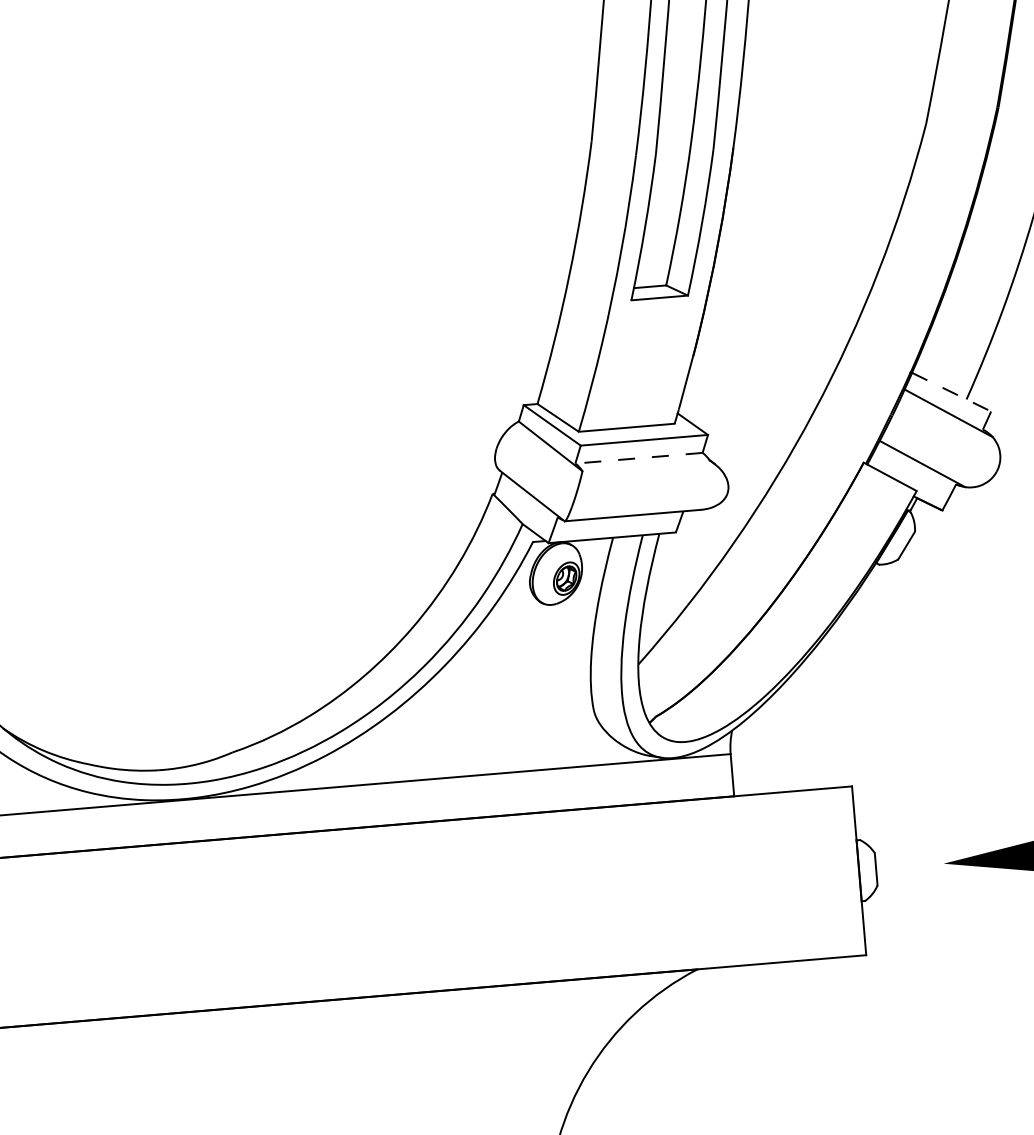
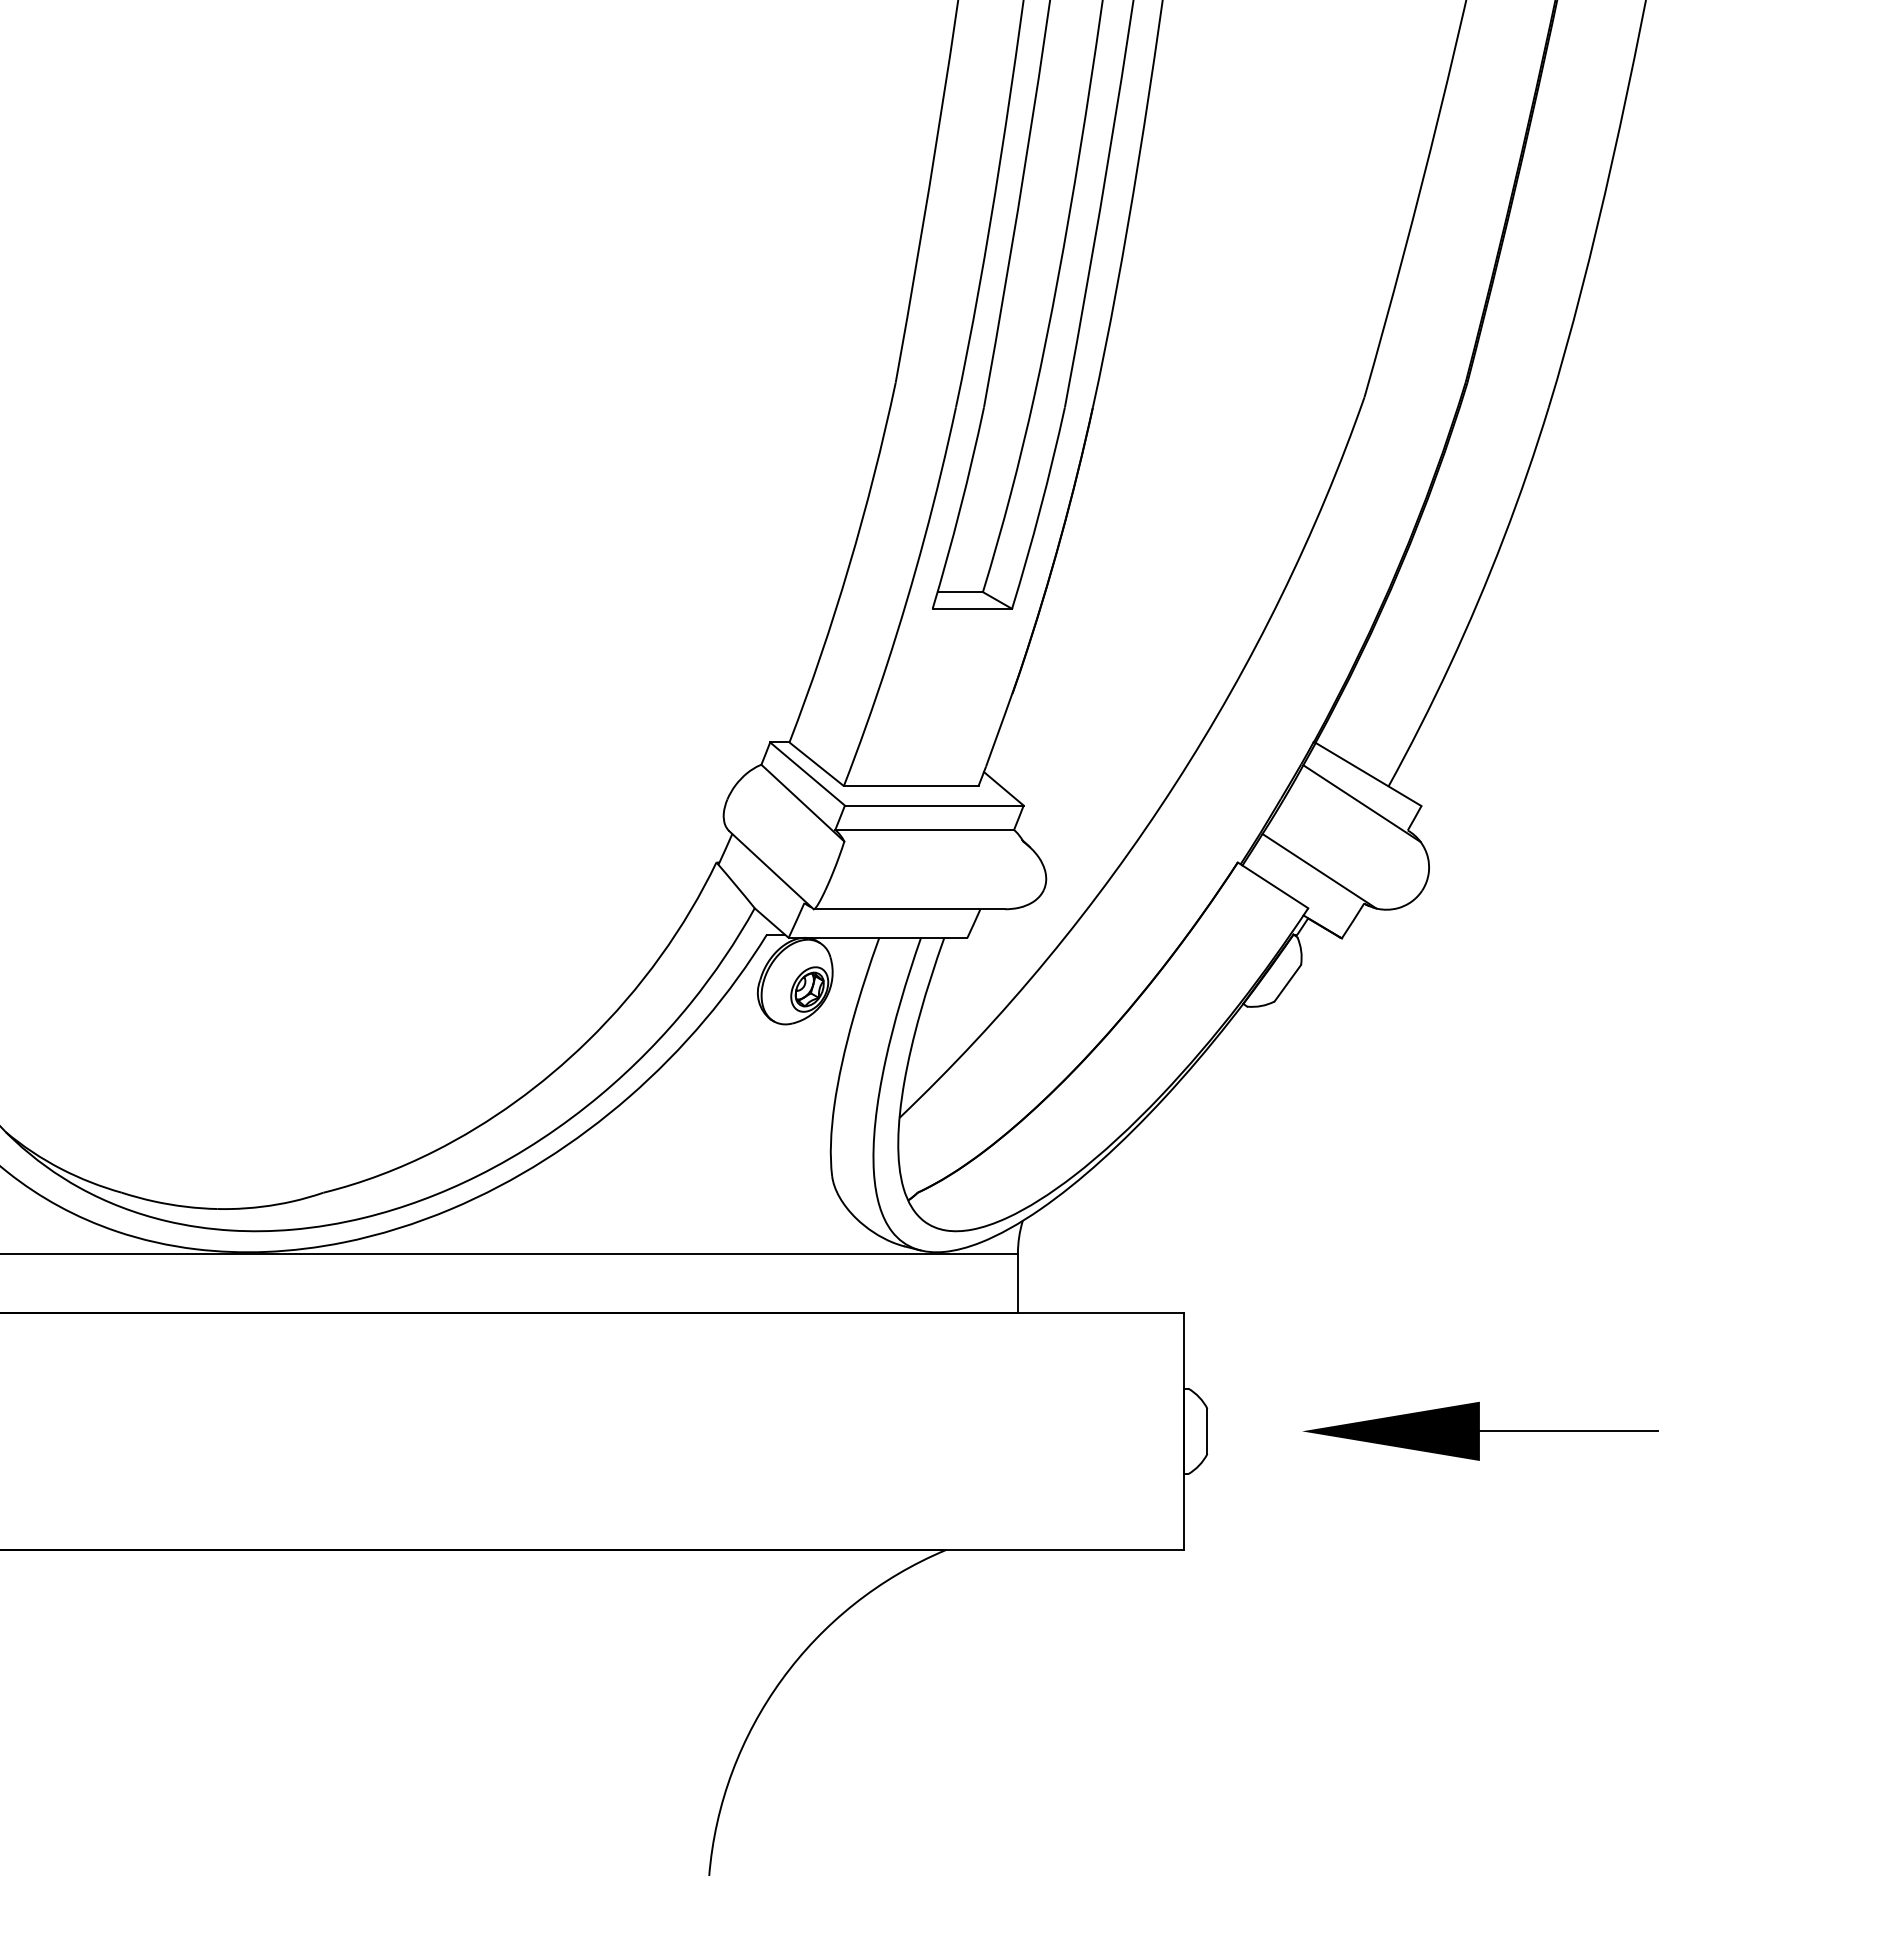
line: (951, 392) -> (1368, 774), dashed -> solid
line: (638, 458) -> (924, 830), dashed -> solid

